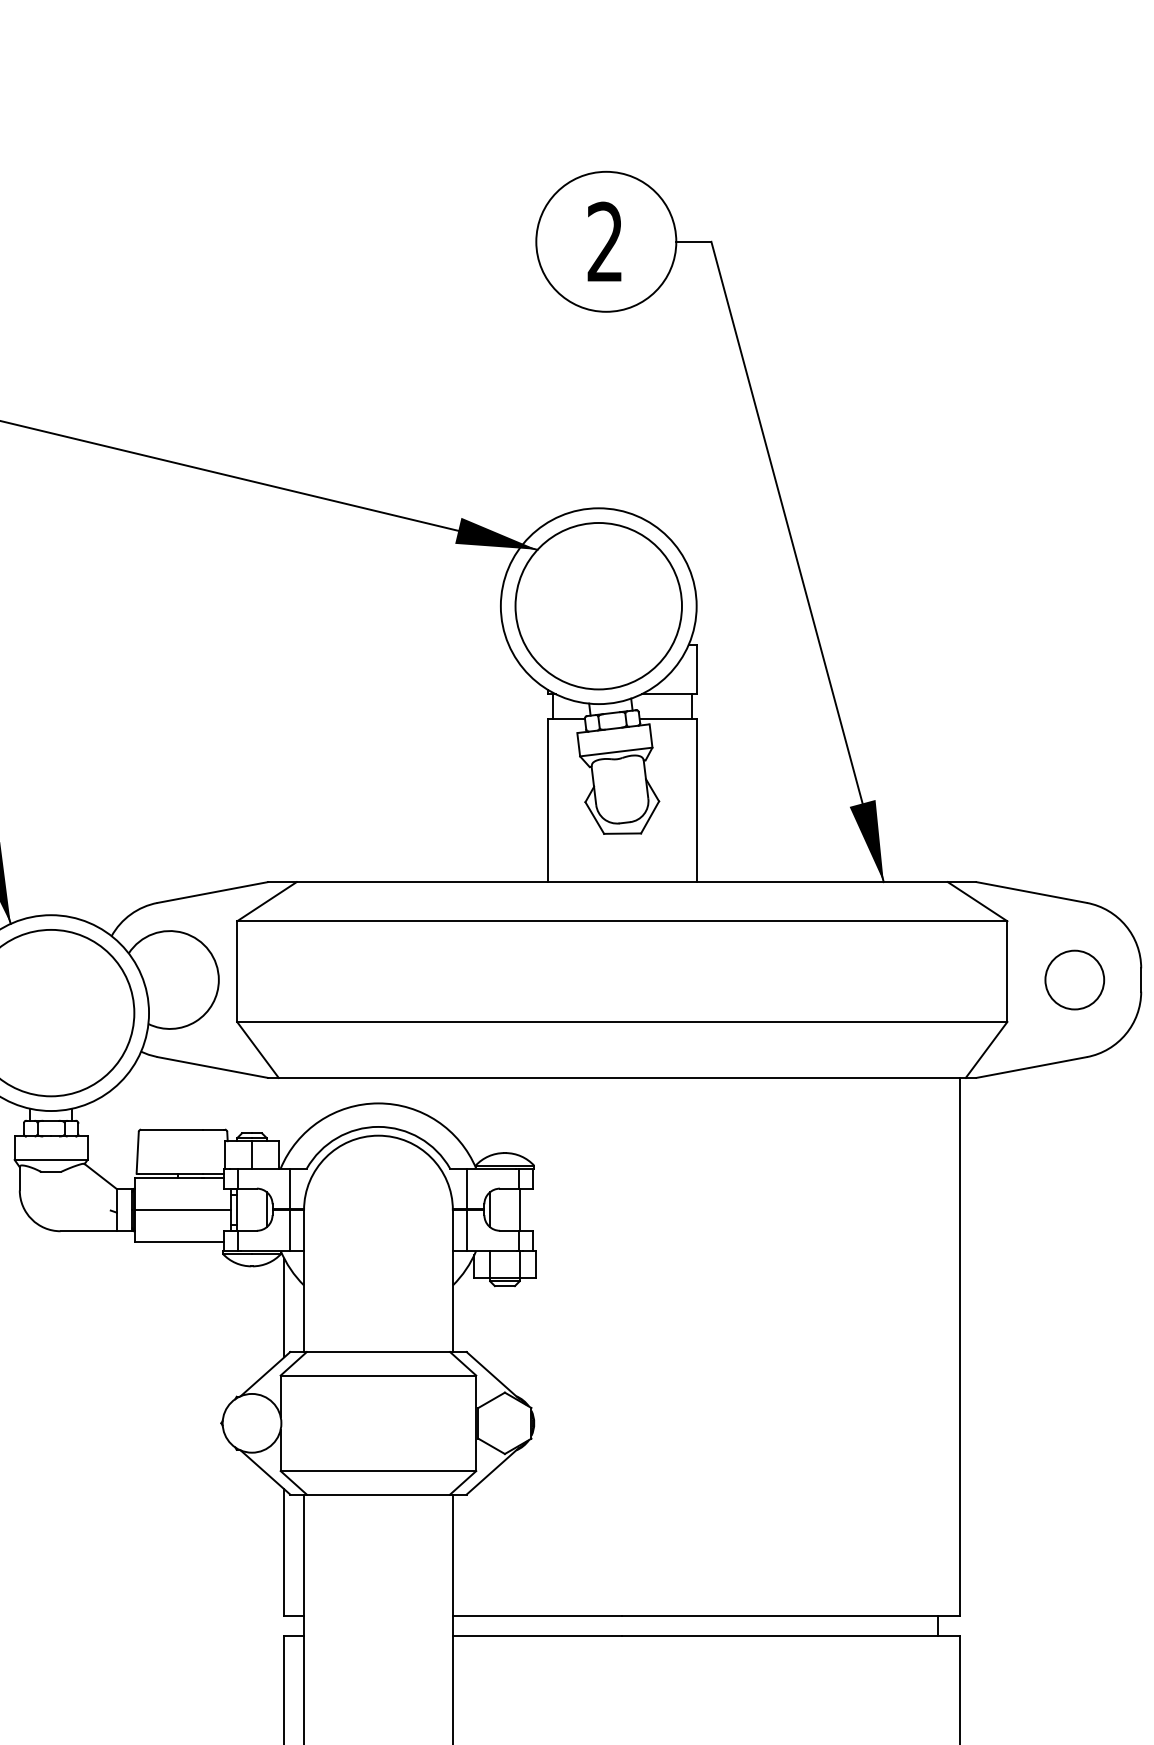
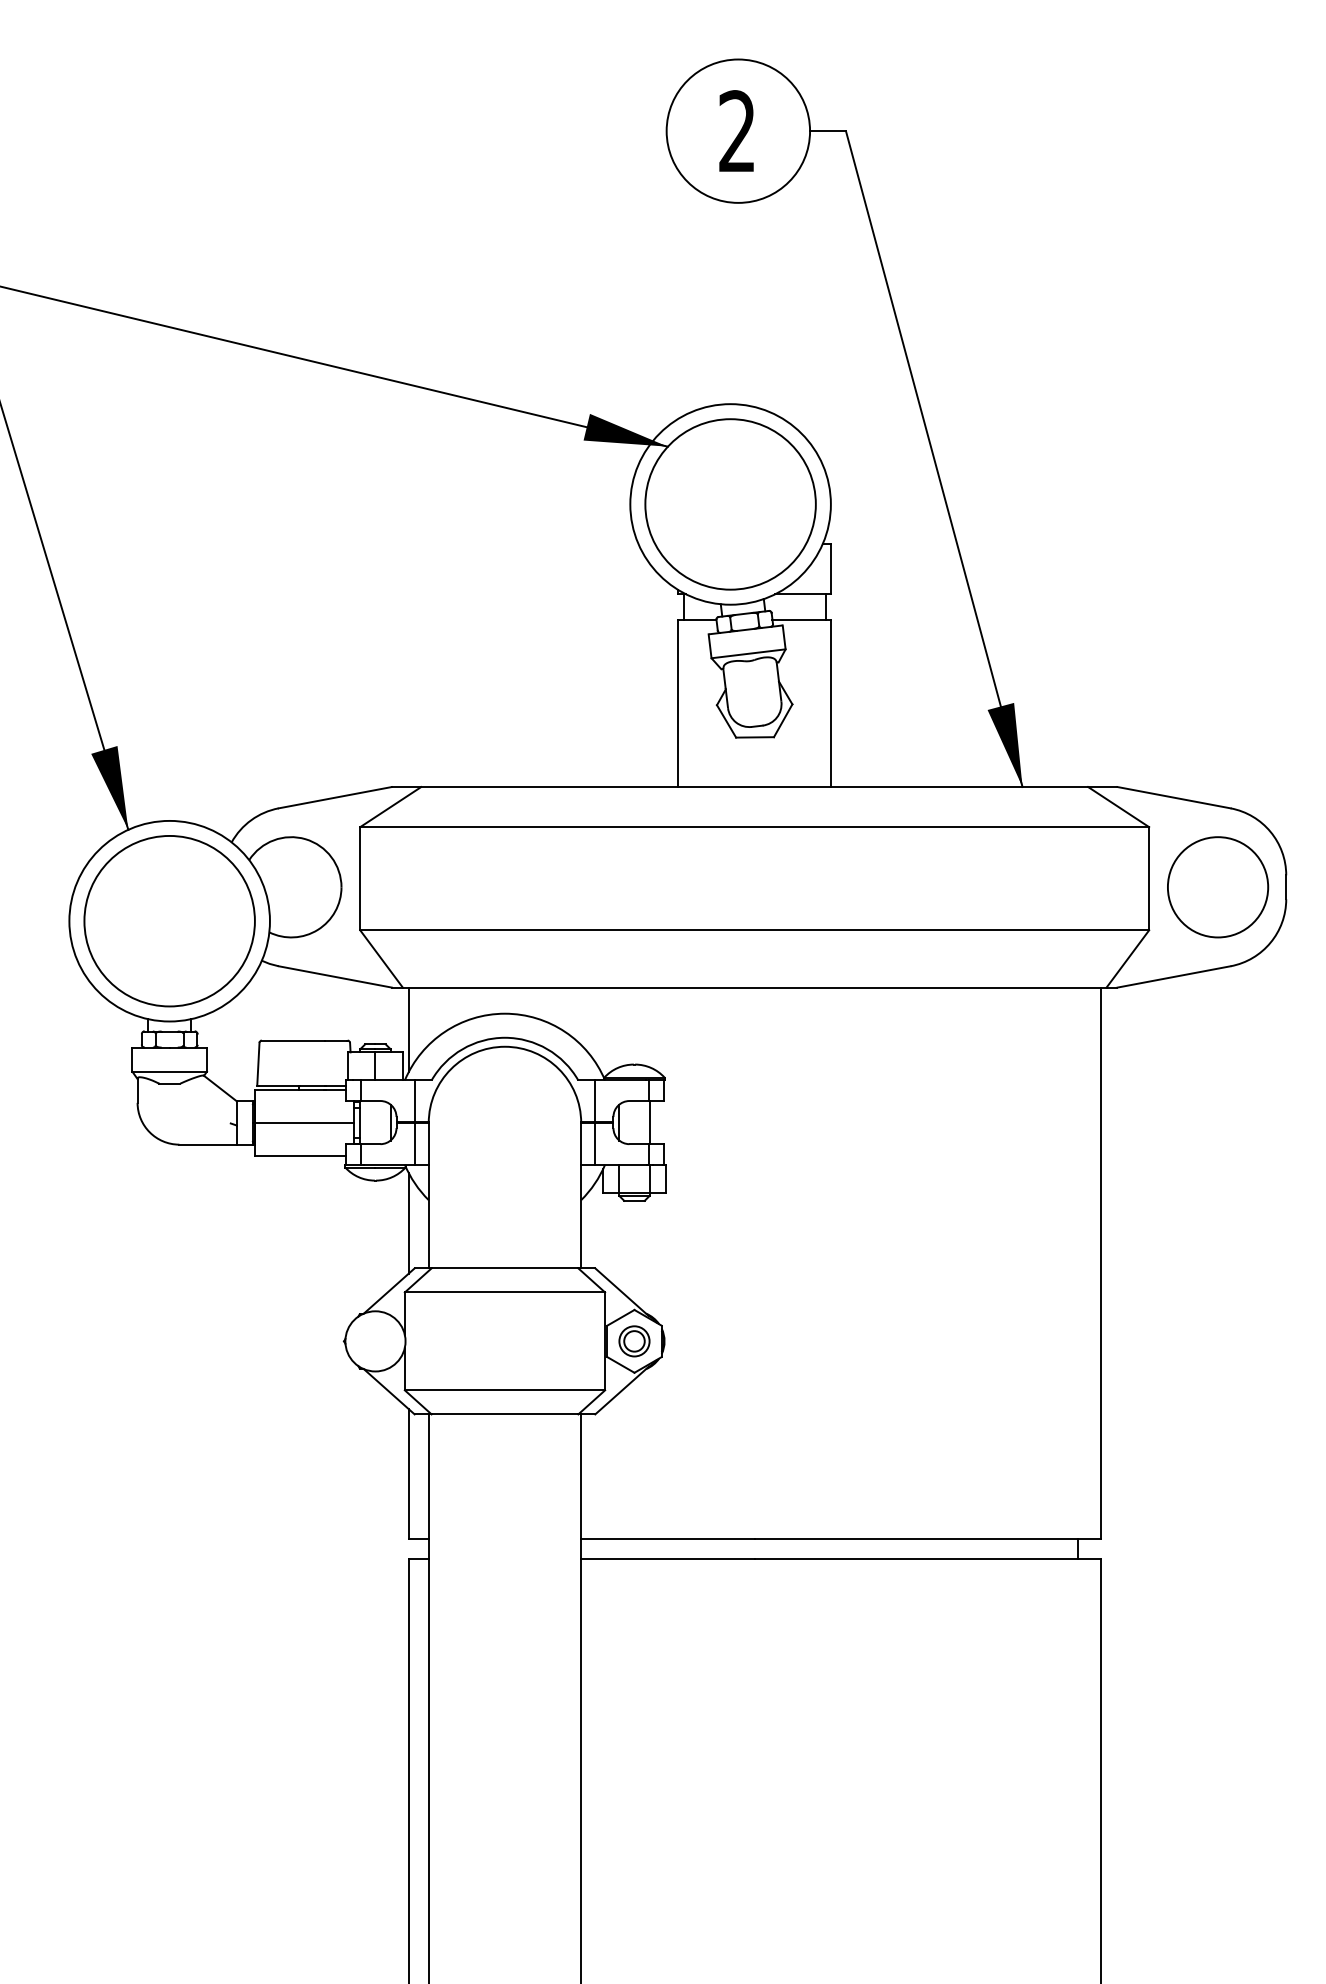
circle: (1075, 980) -> (1218, 887), size x1.67
line: (284, 1118) -> (408, 1029), added
part: (504, 1423) -> (634, 1341), added

